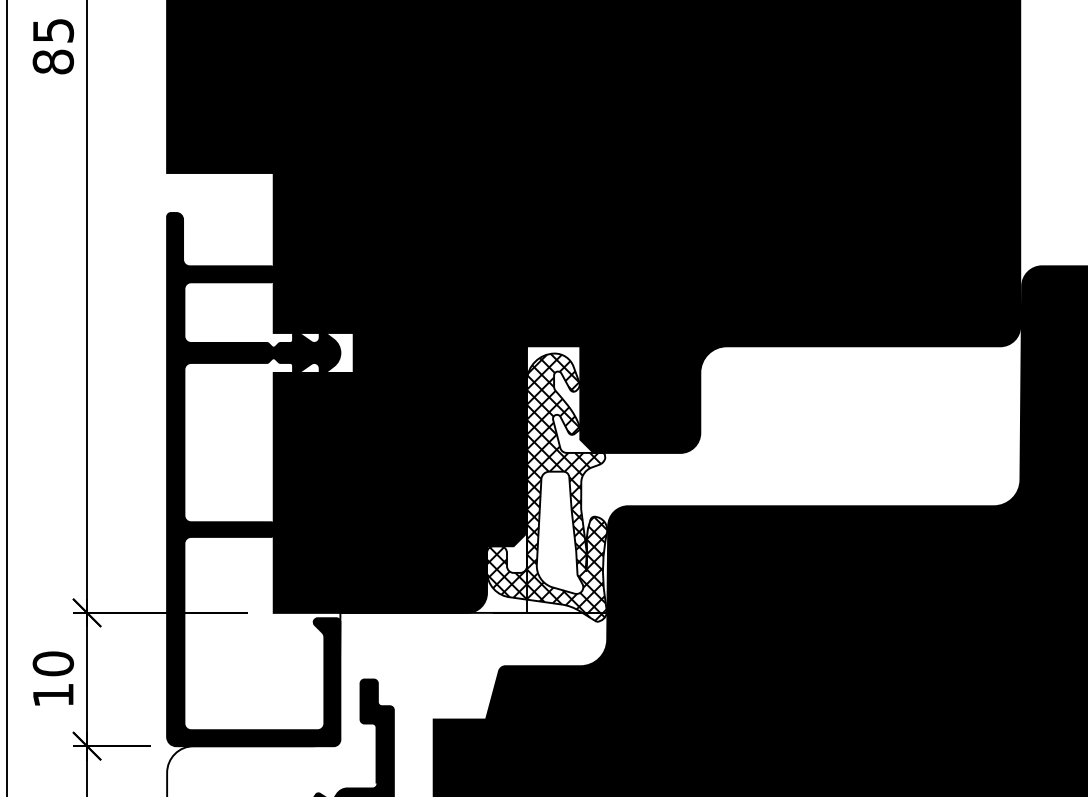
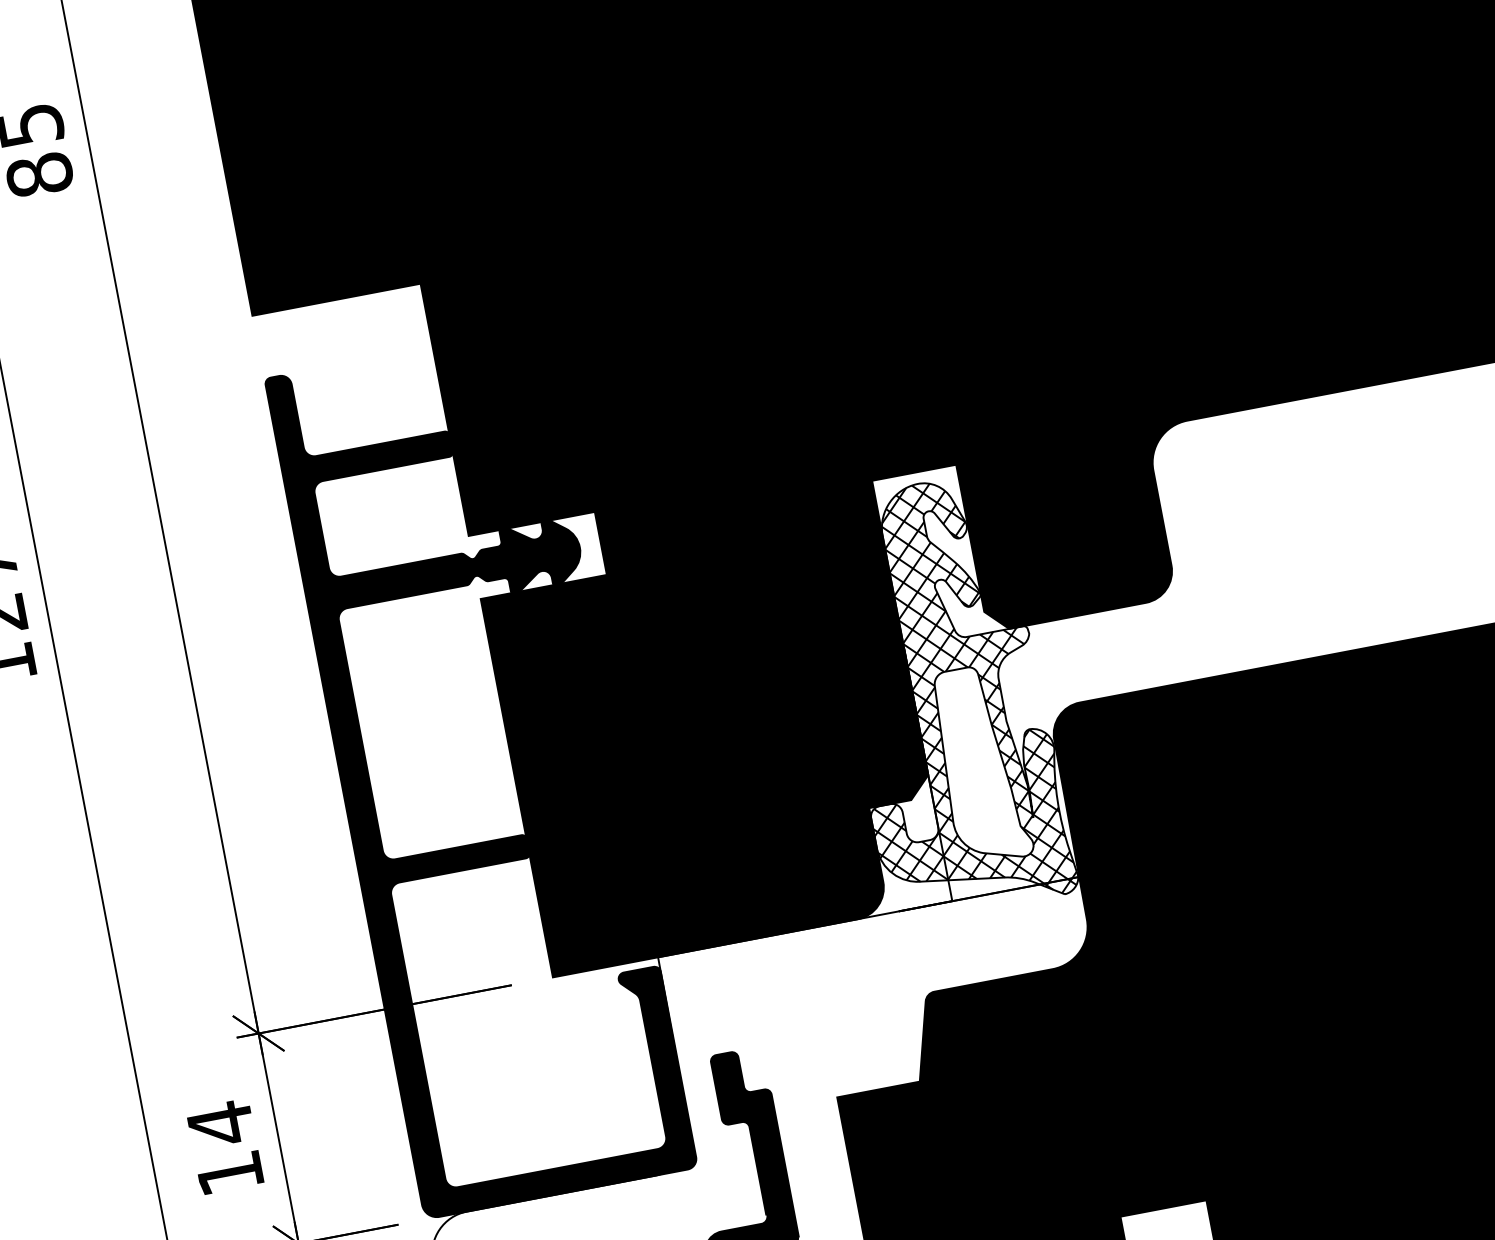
text: (53, 664) -> (221, 1124), 10 -> 14

